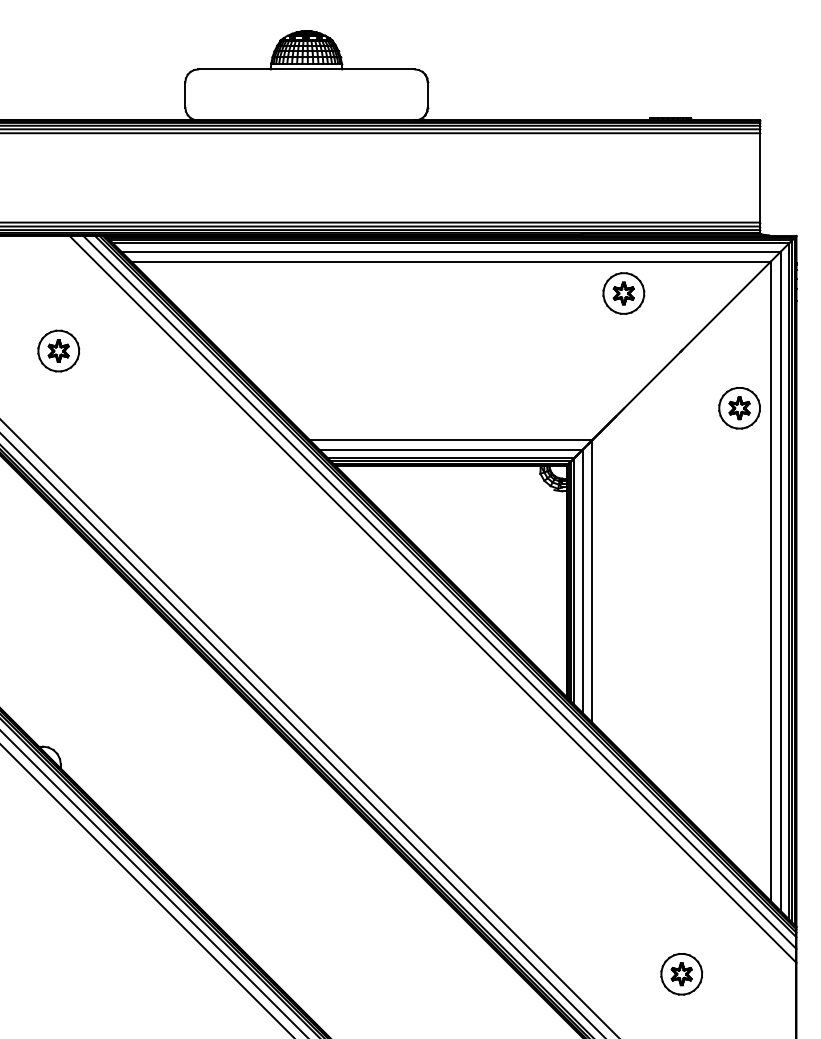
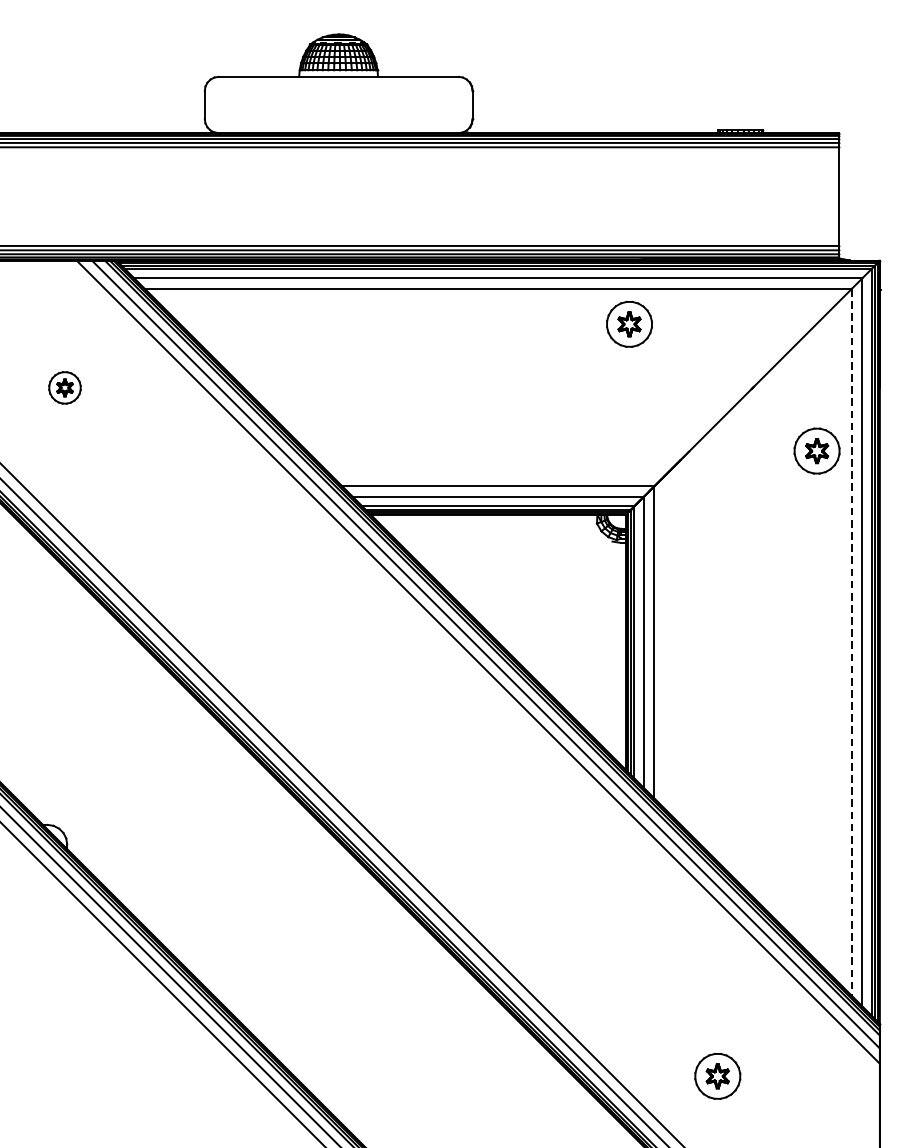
part: (623, 293) -> (629, 324), moved
part: (58, 350) -> (64, 387), size x0.7
line: (770, 581) -> (851, 642), solid -> dashed
part: (681, 974) -> (717, 1076), moved

